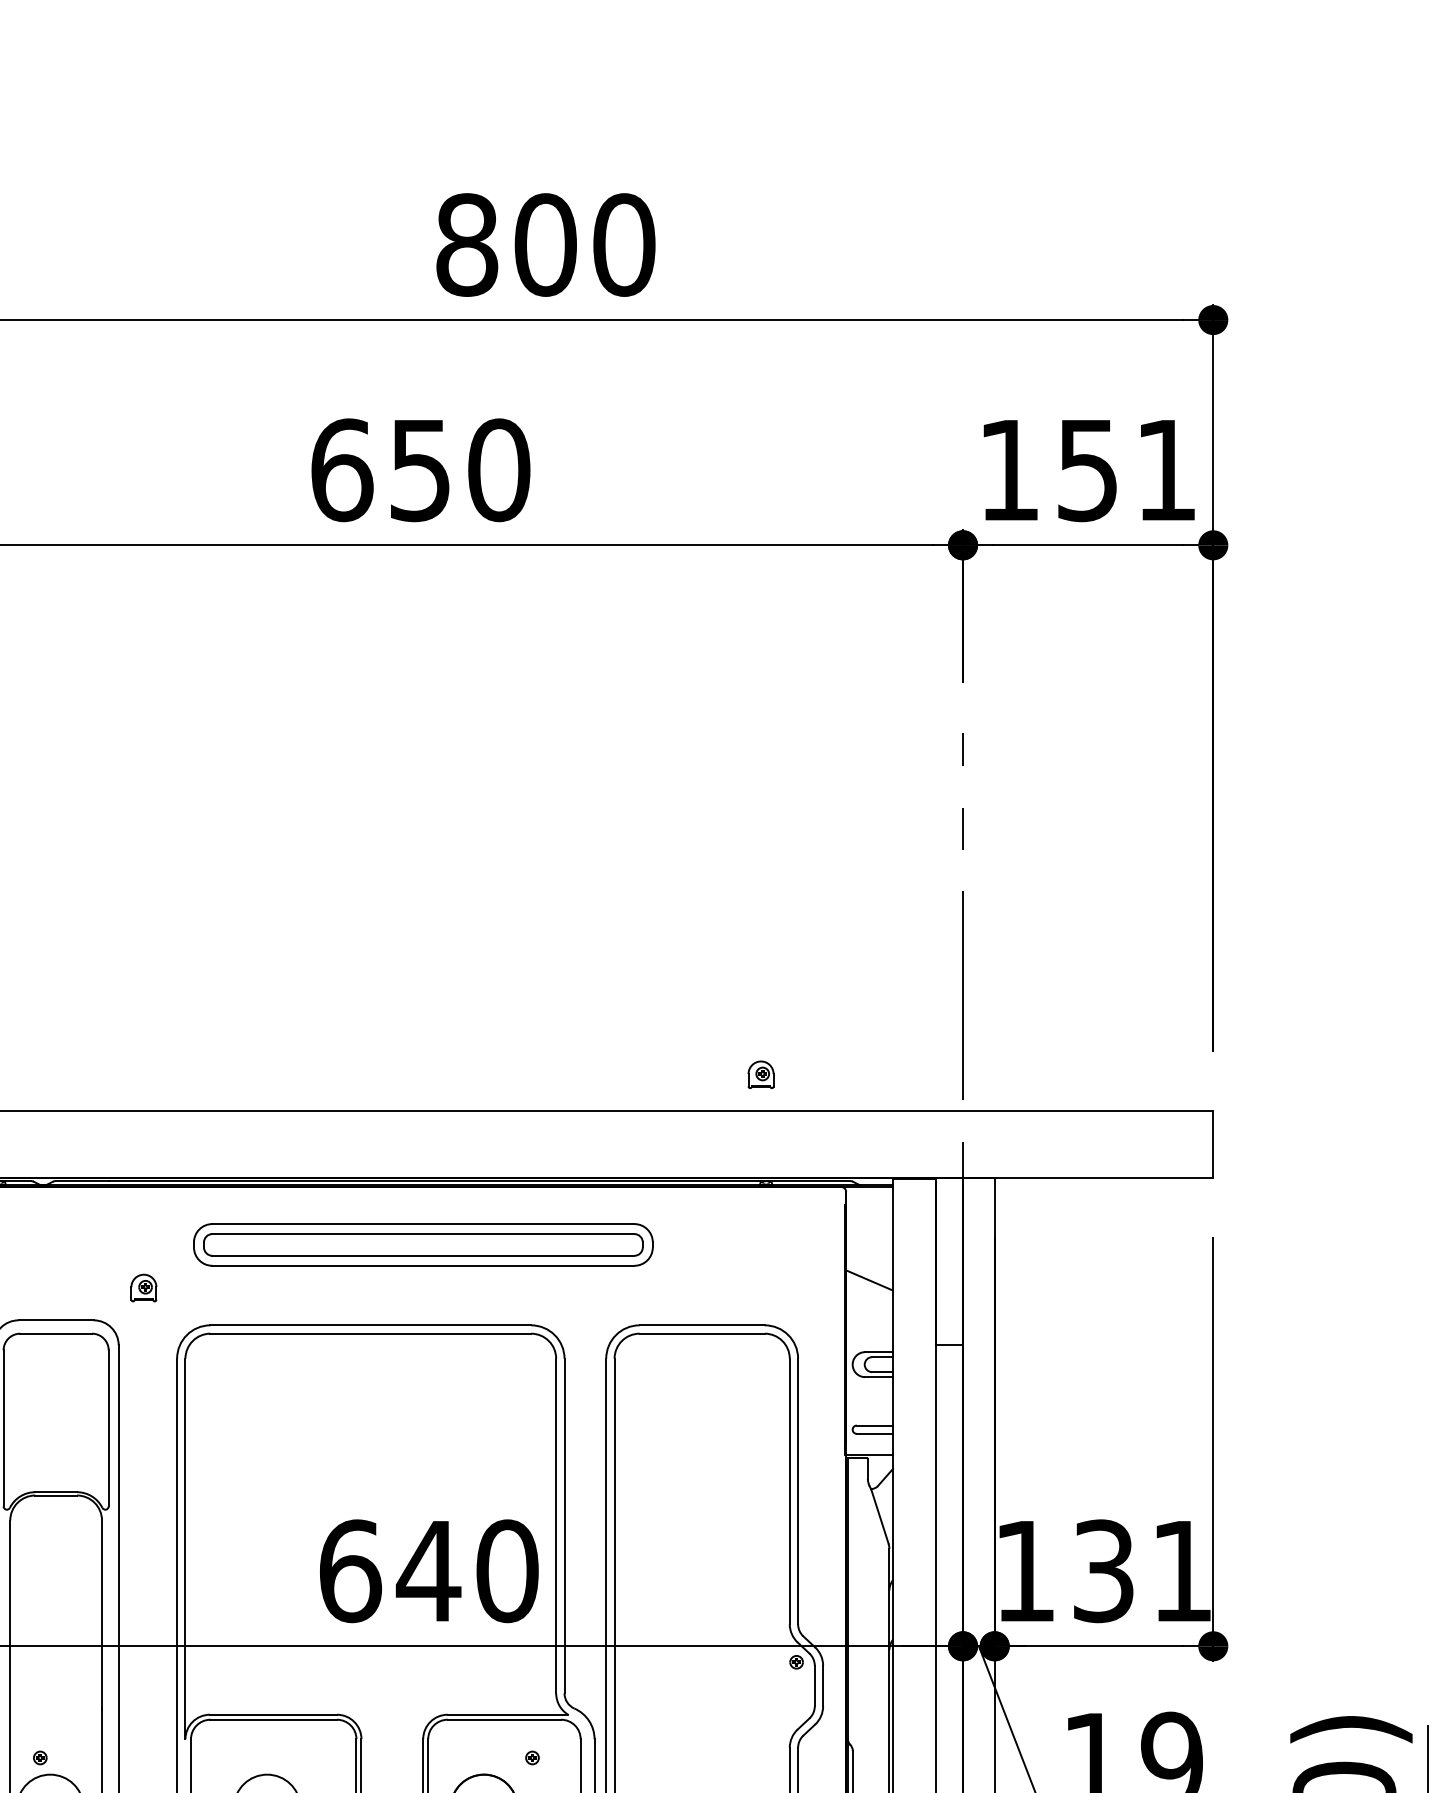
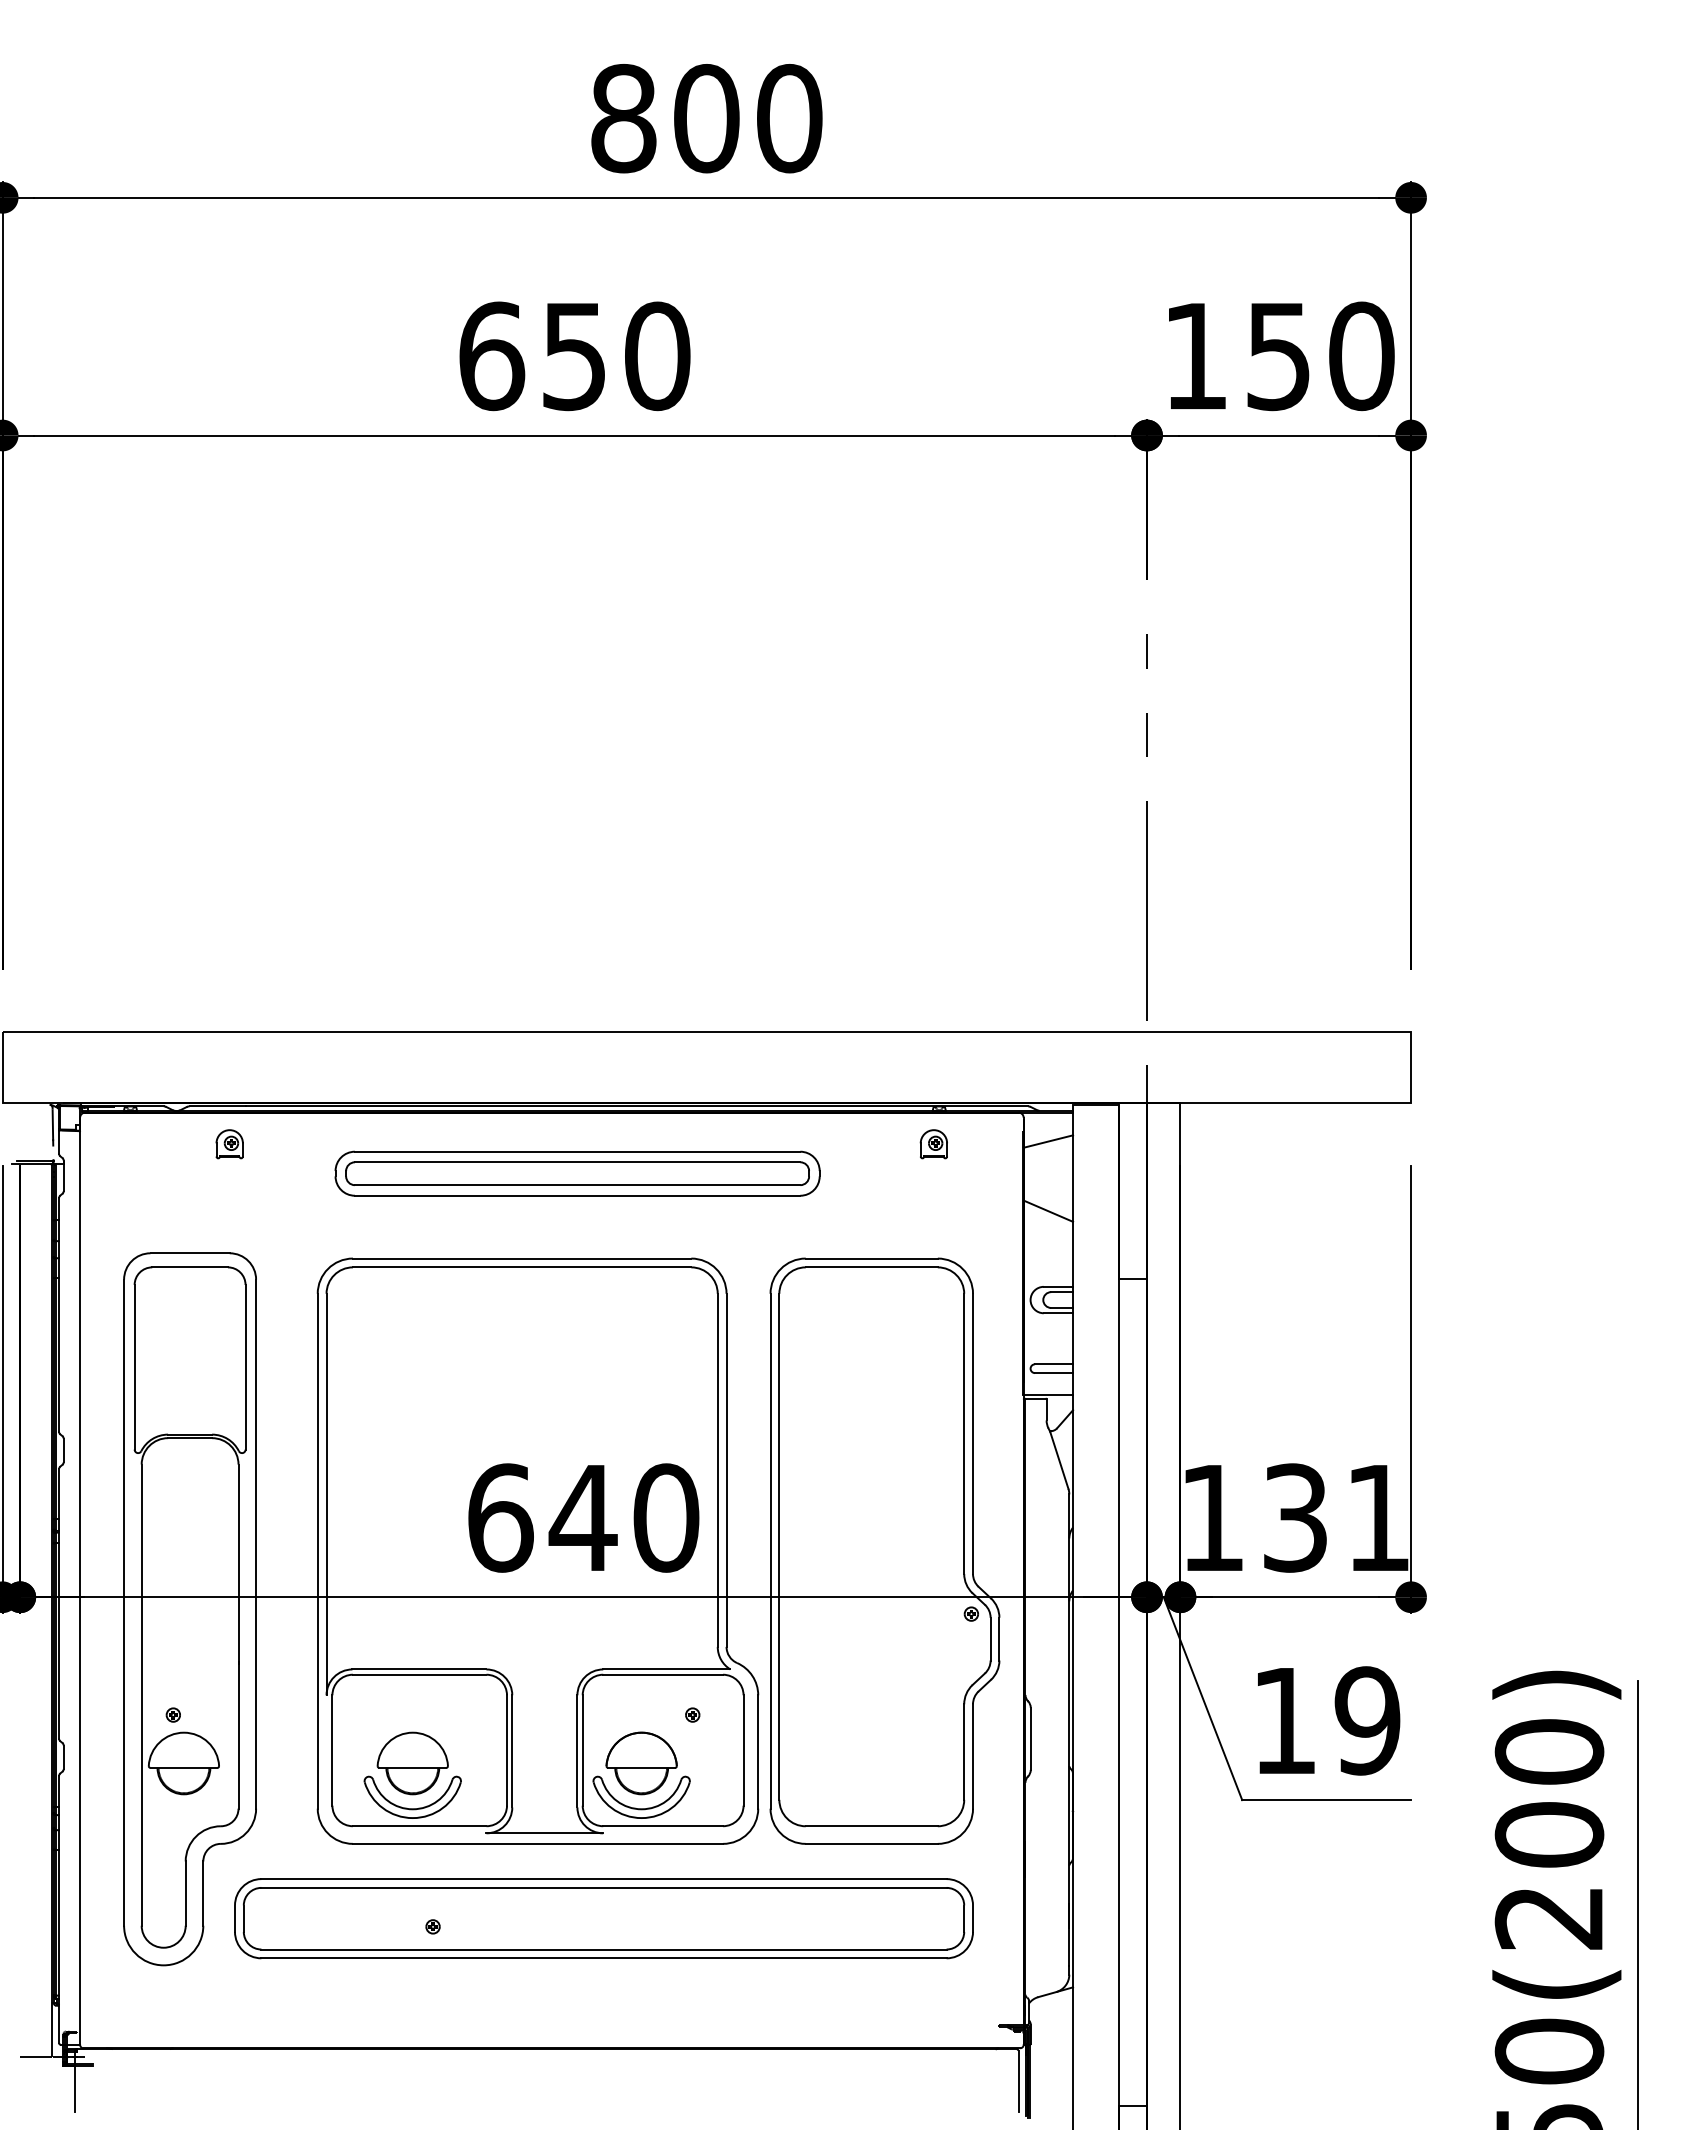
text: (1166, 470) -> (1361, 356), 151 -> 150
part: (760, 1075) -> (933, 1144), moved
line: (869, 1214) -> (1048, 1141), added
part: (143, 1288) -> (229, 1144), moved

